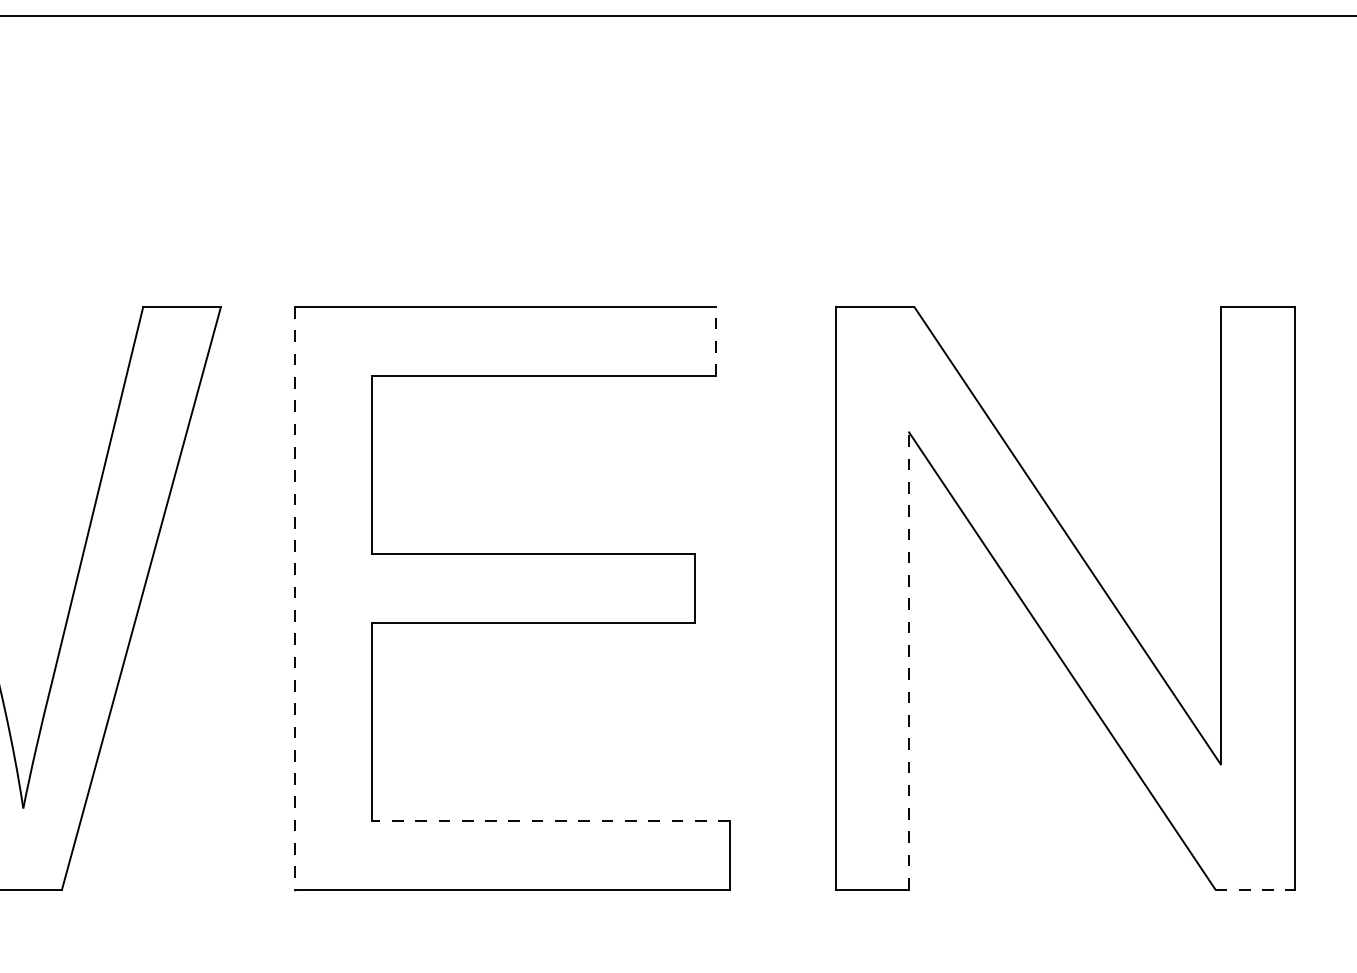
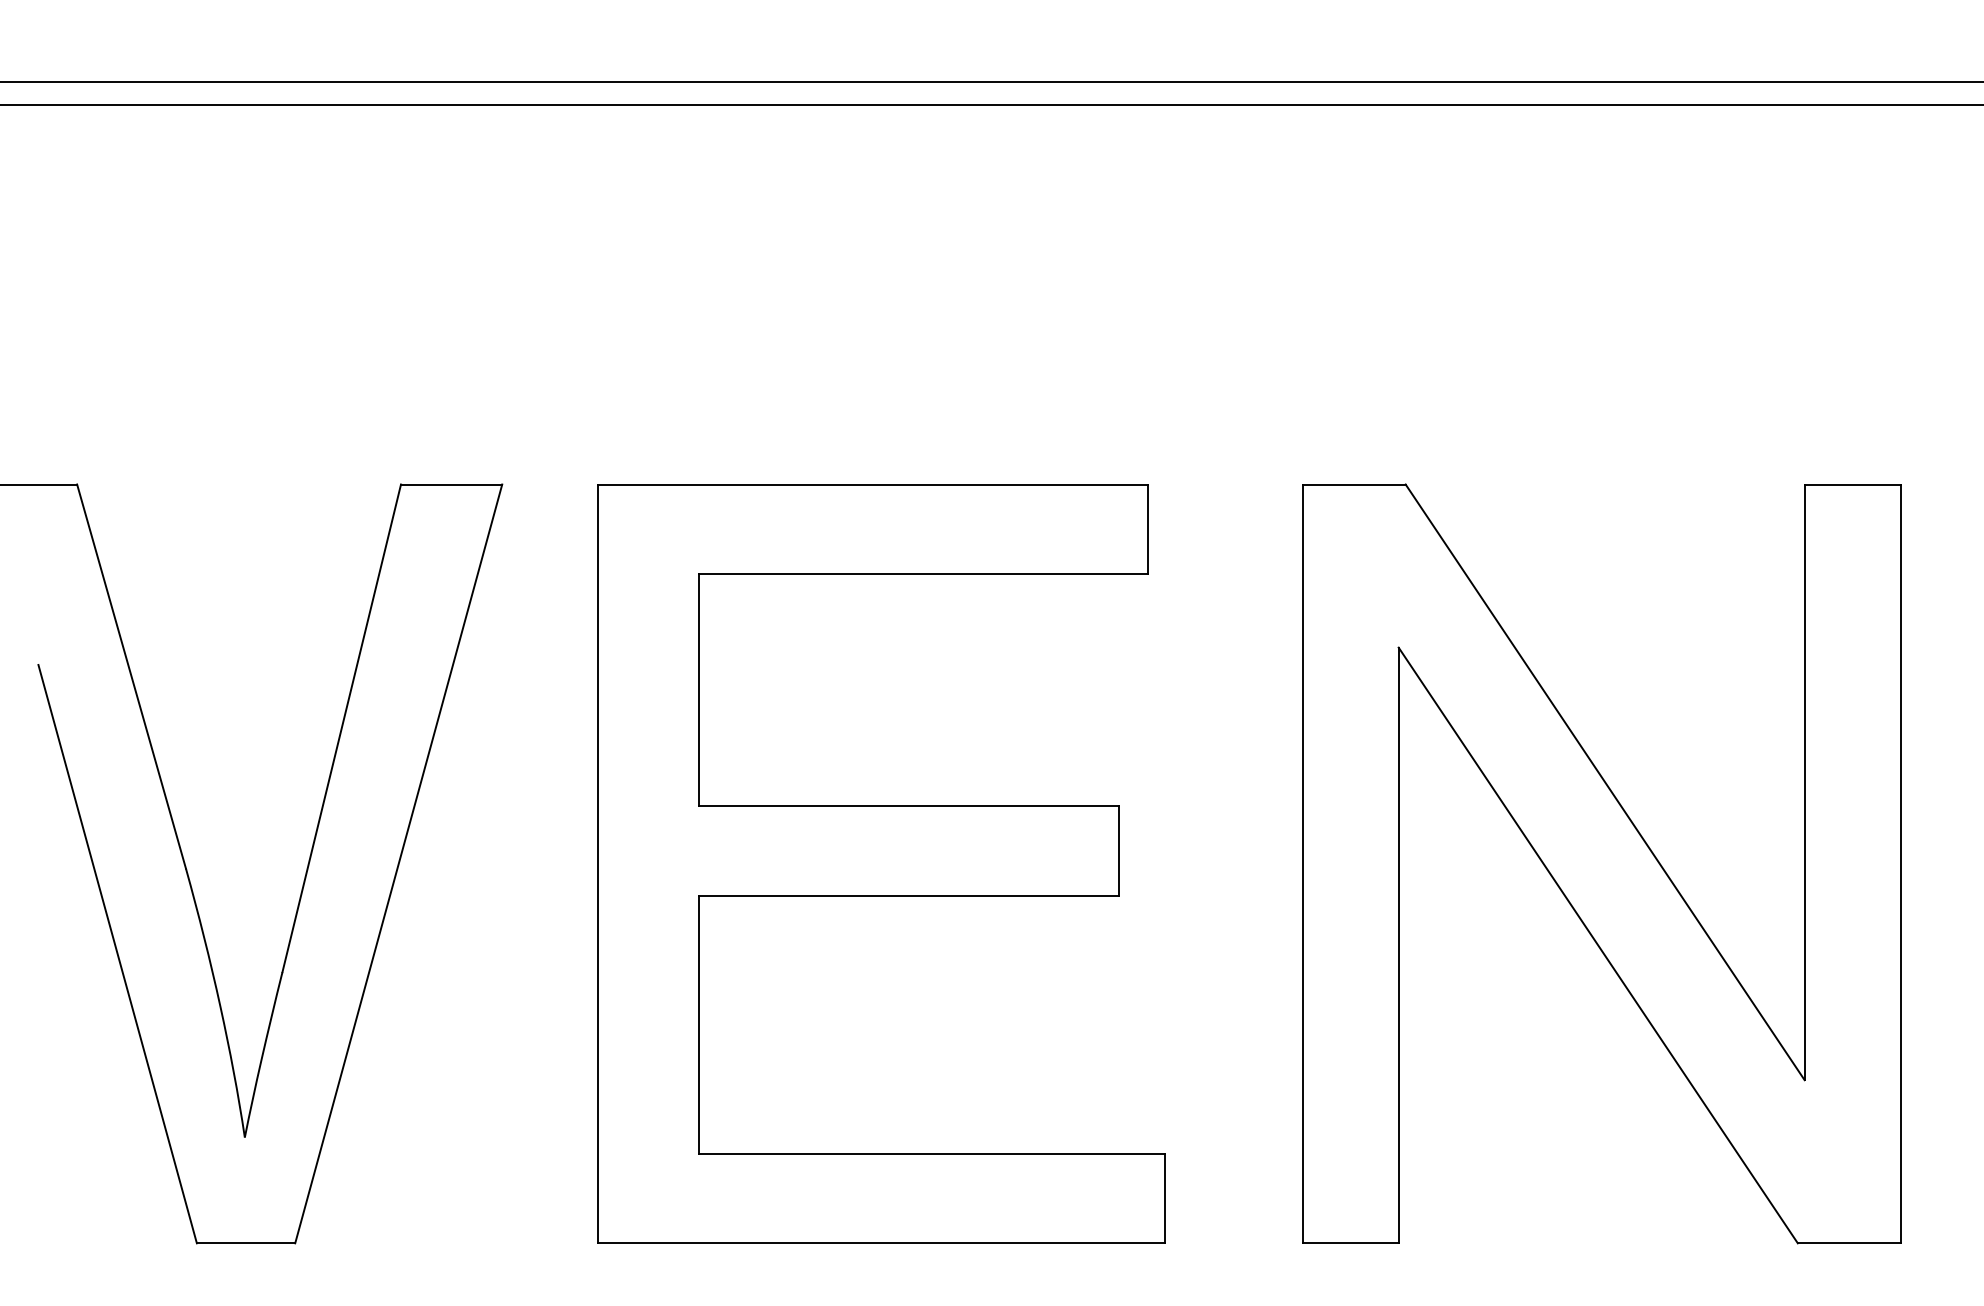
line: (716, 341) -> (1147, 529), dashed -> solid
line: (294, 598) -> (598, 864), dashed -> solid
line: (908, 661) -> (1398, 945), dashed -> solid
line: (550, 820) -> (931, 1153), dashed -> solid
line: (1255, 889) -> (1849, 1243), dashed -> solid

